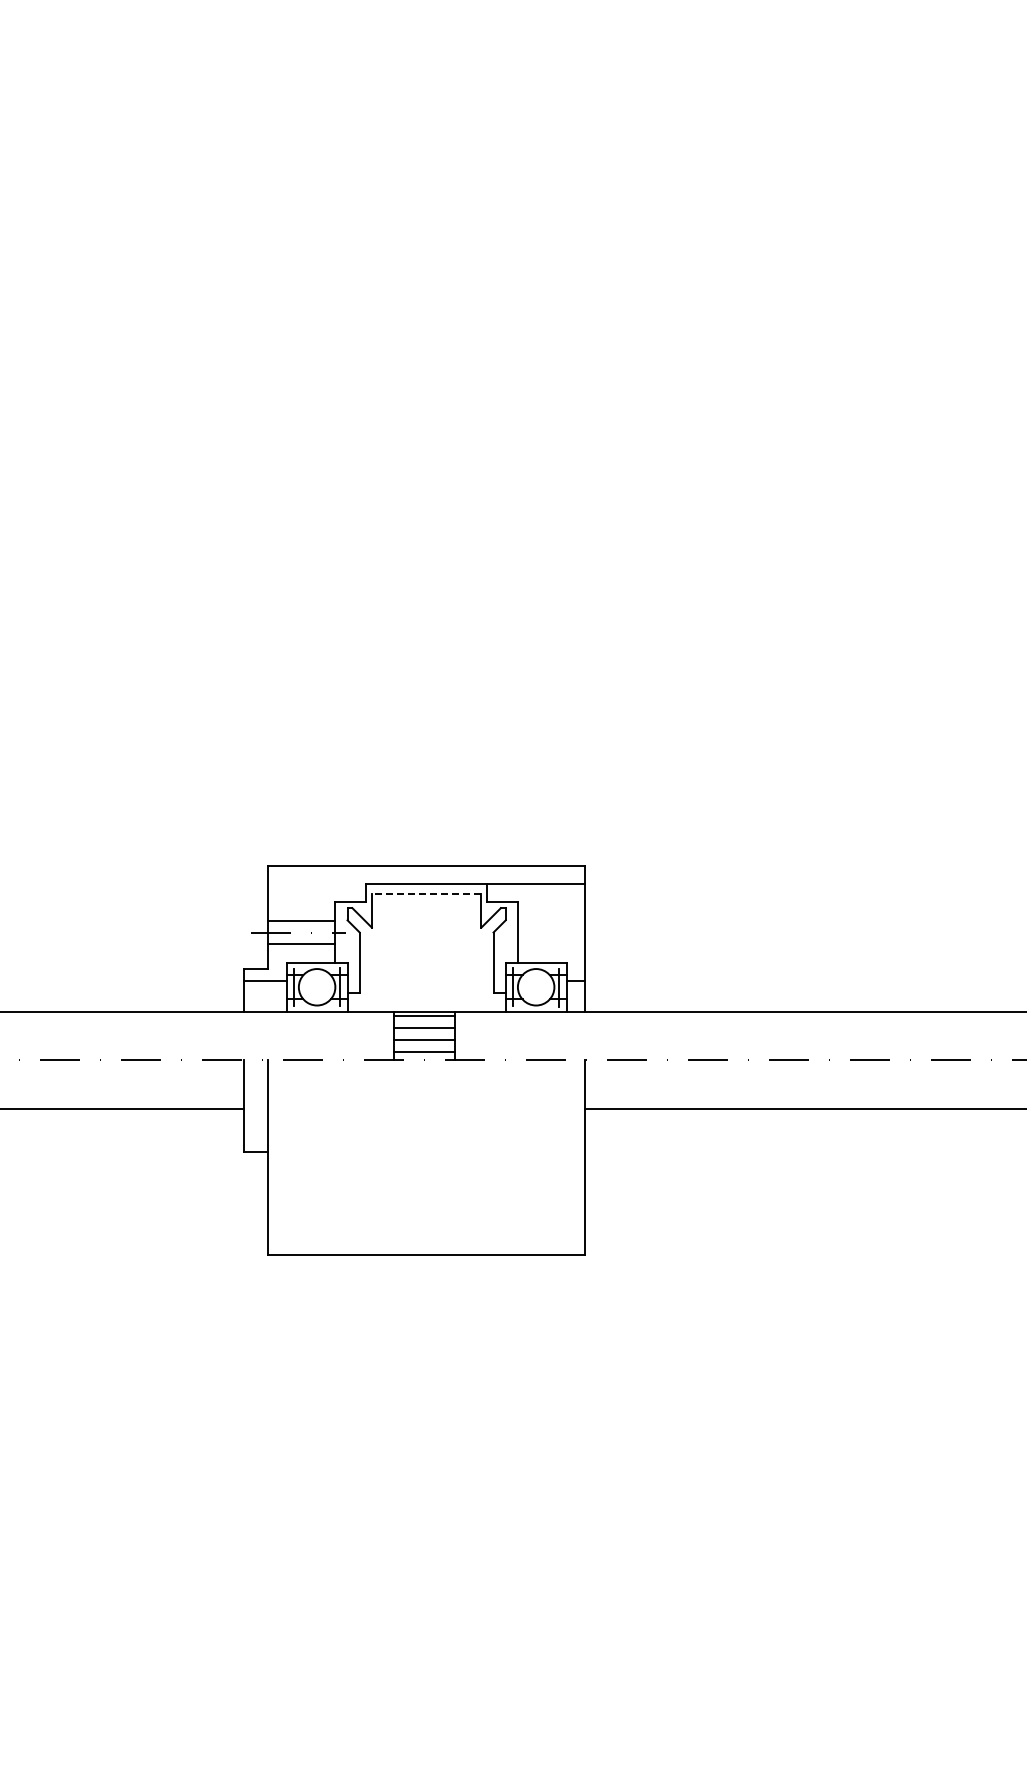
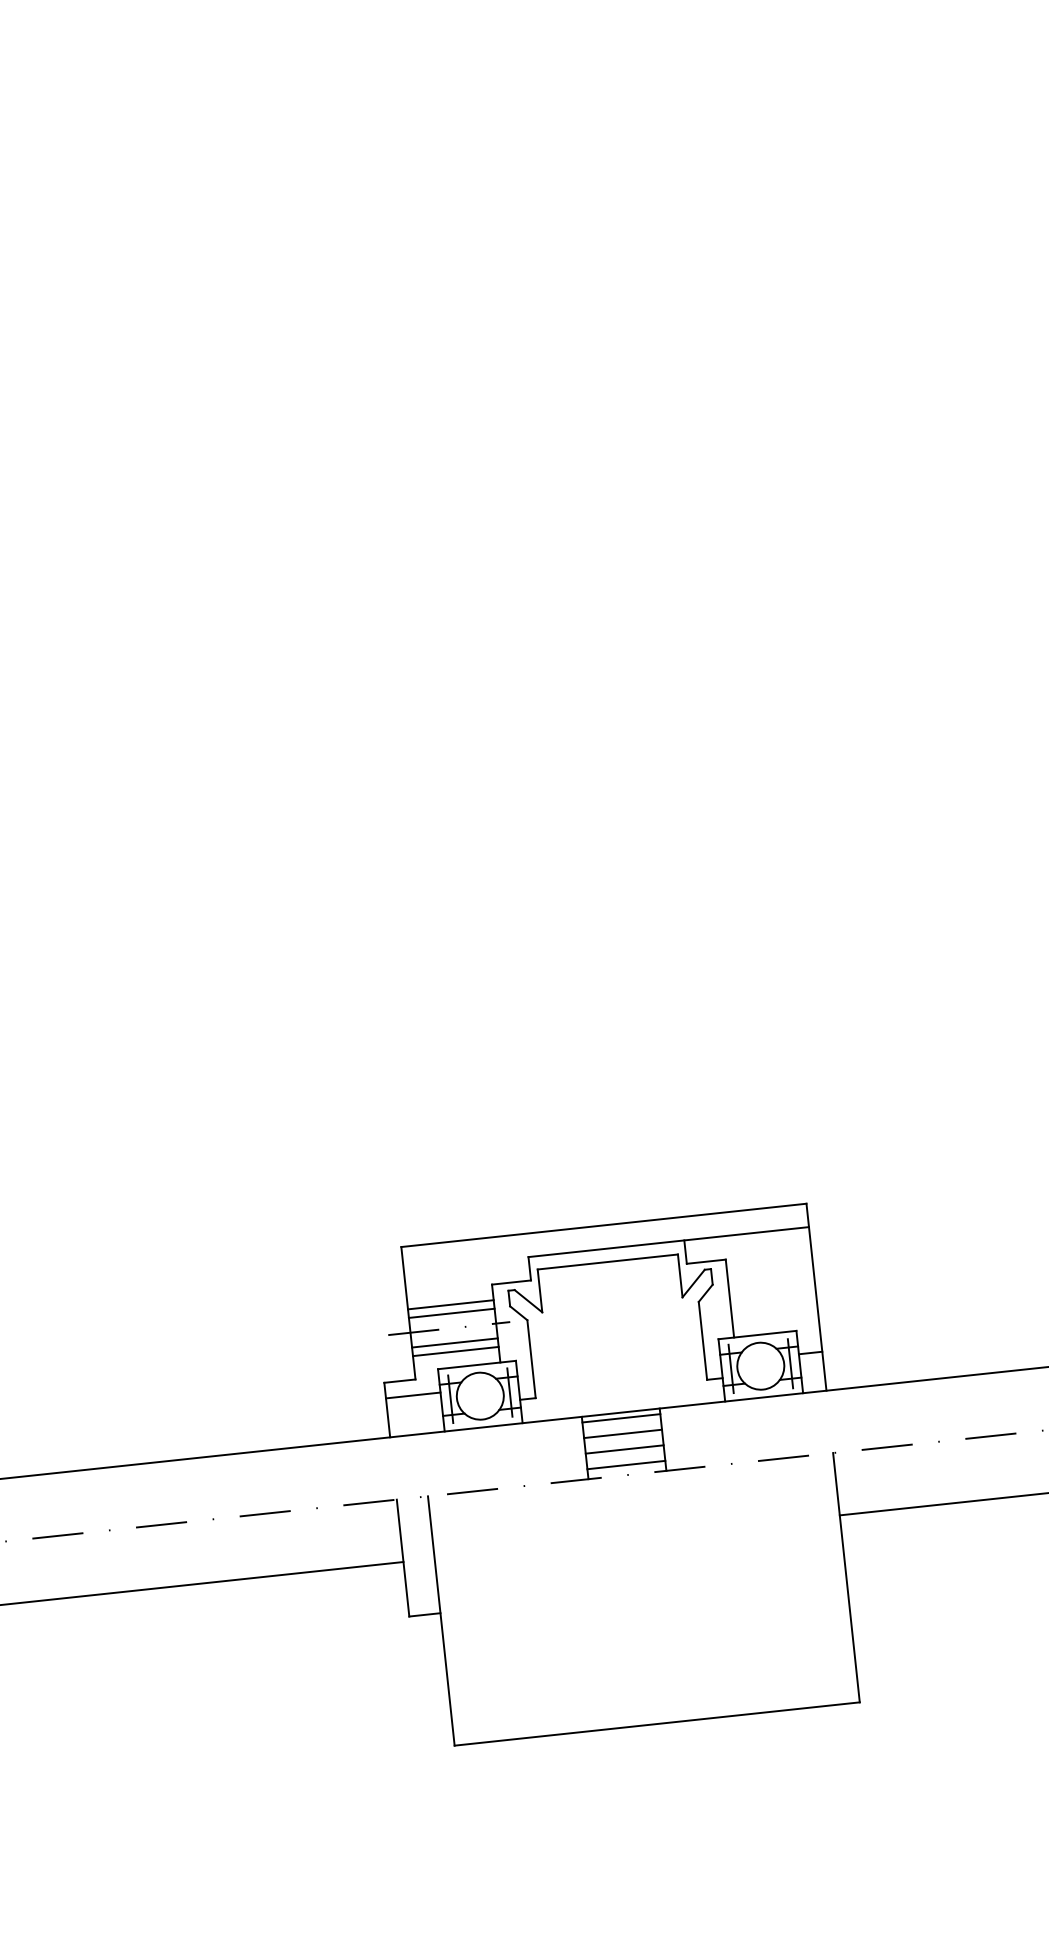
line: (426, 894) -> (607, 1262), dashed -> solid
line: (301, 914) -> (450, 1305), added
line: (301, 950) -> (455, 1351), added

